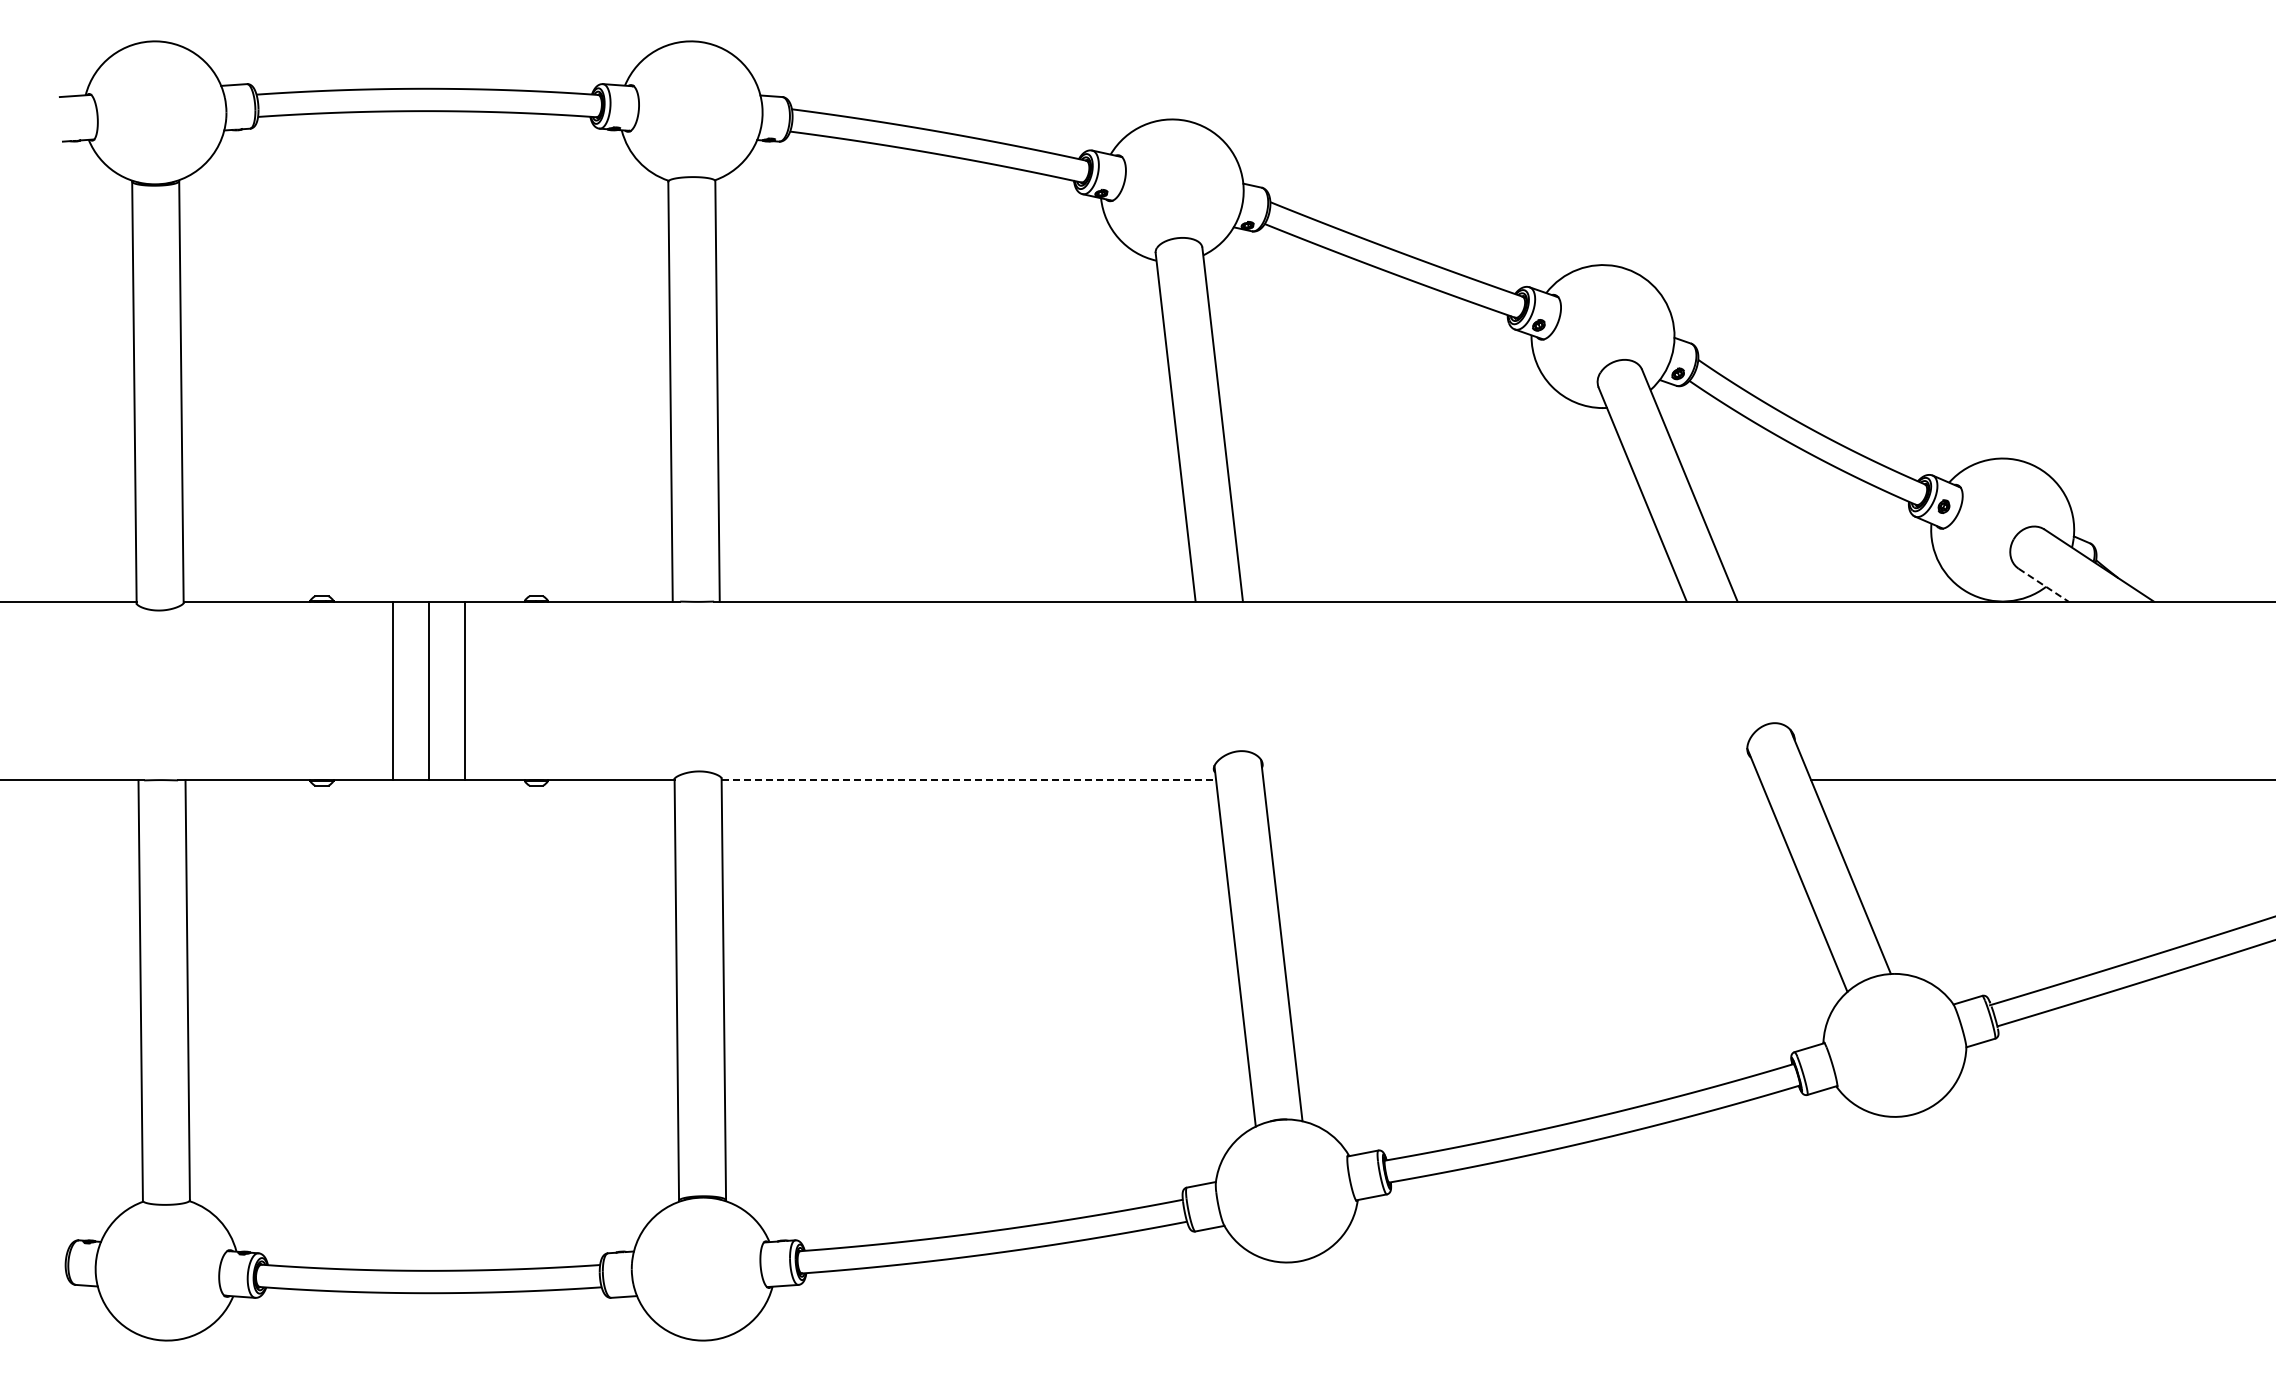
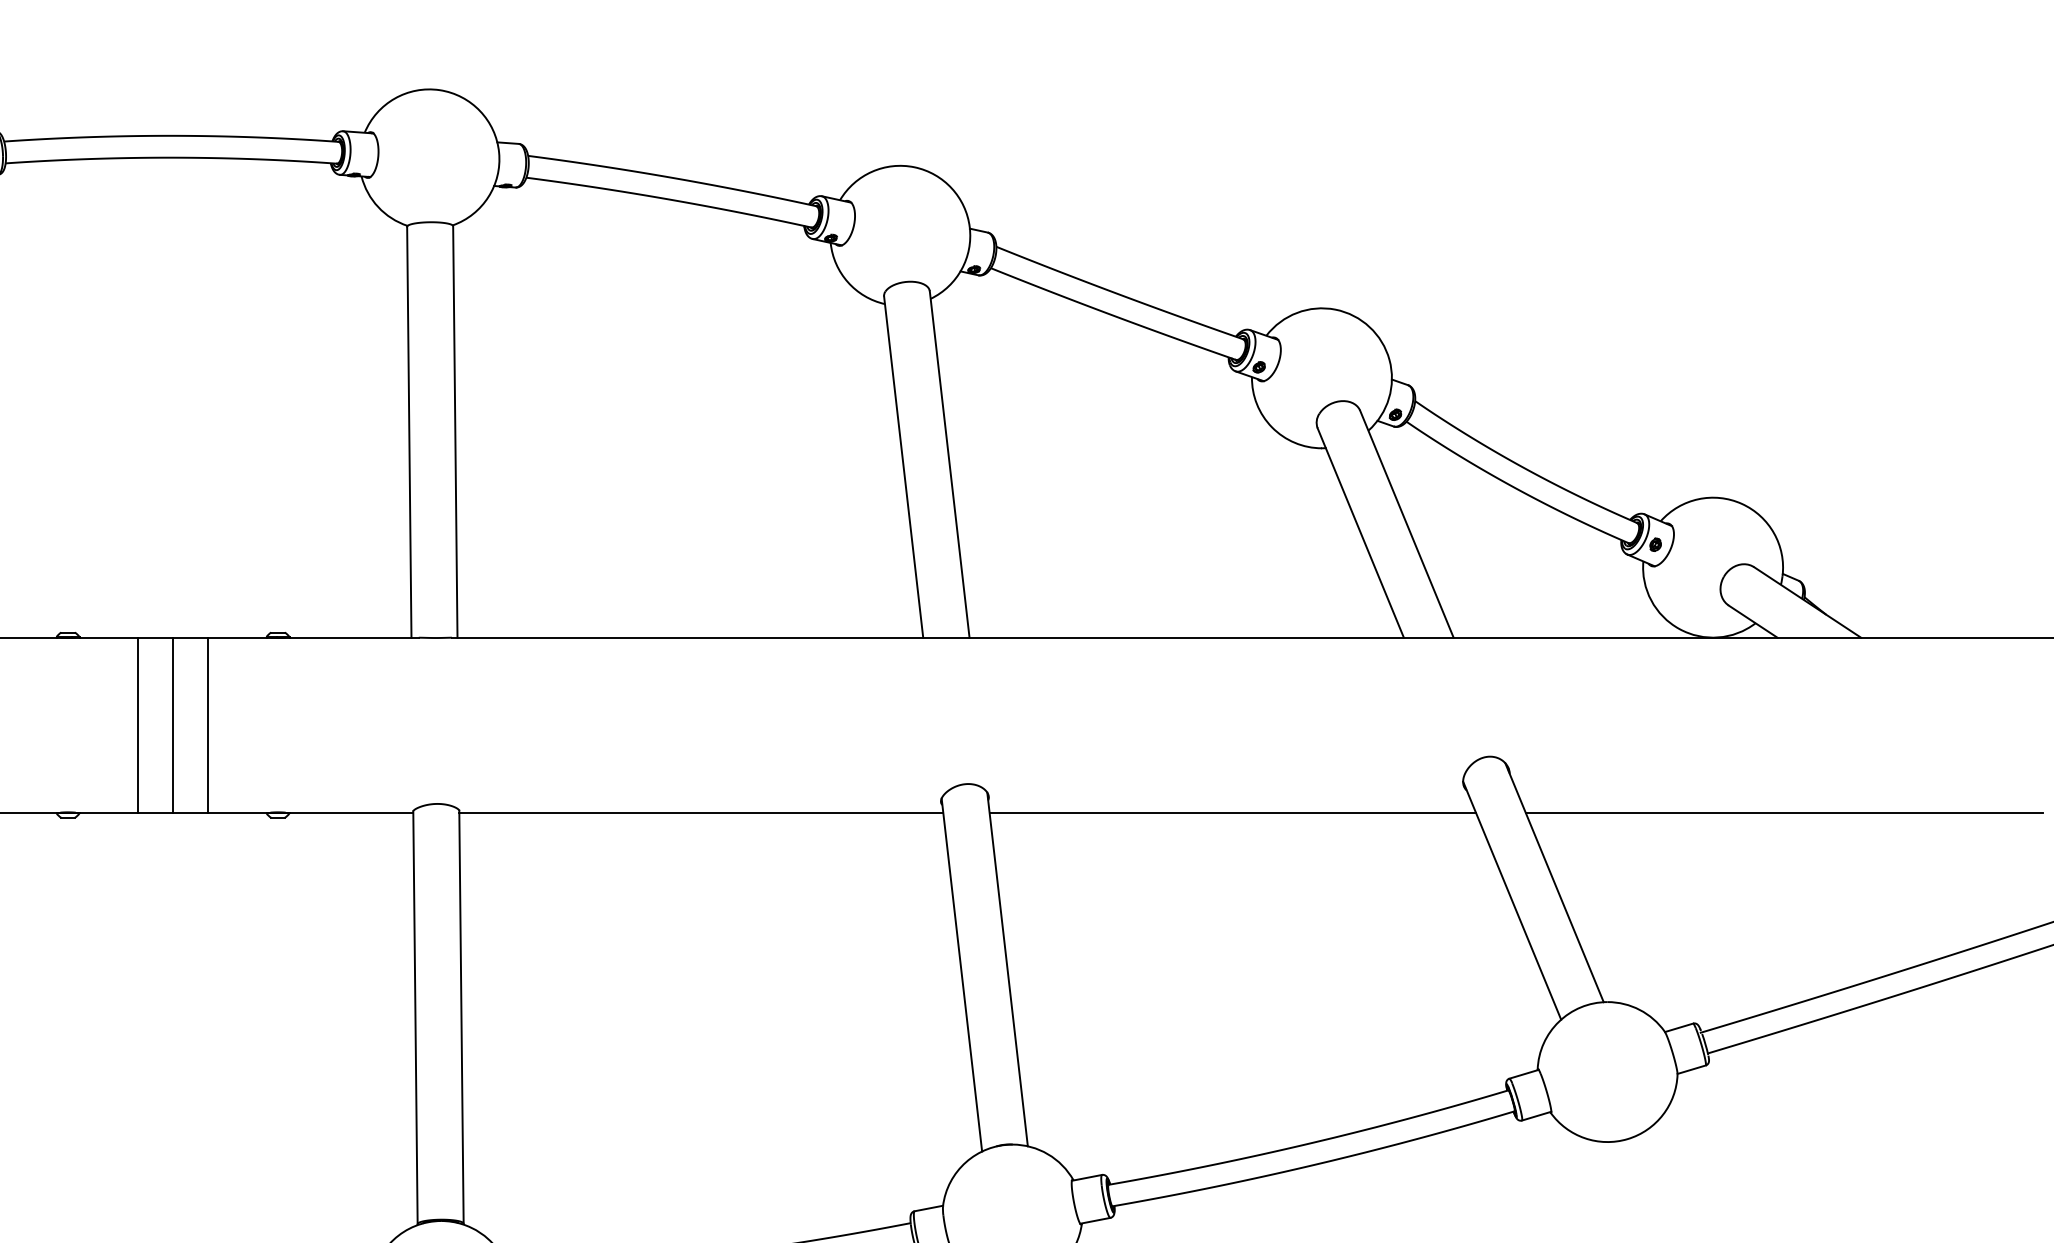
line: (2043, 585) -> (1753, 621), dashed -> solid
line: (969, 780) -> (701, 812), dashed -> solid
line: (1511, 780) -> (1232, 812), added

